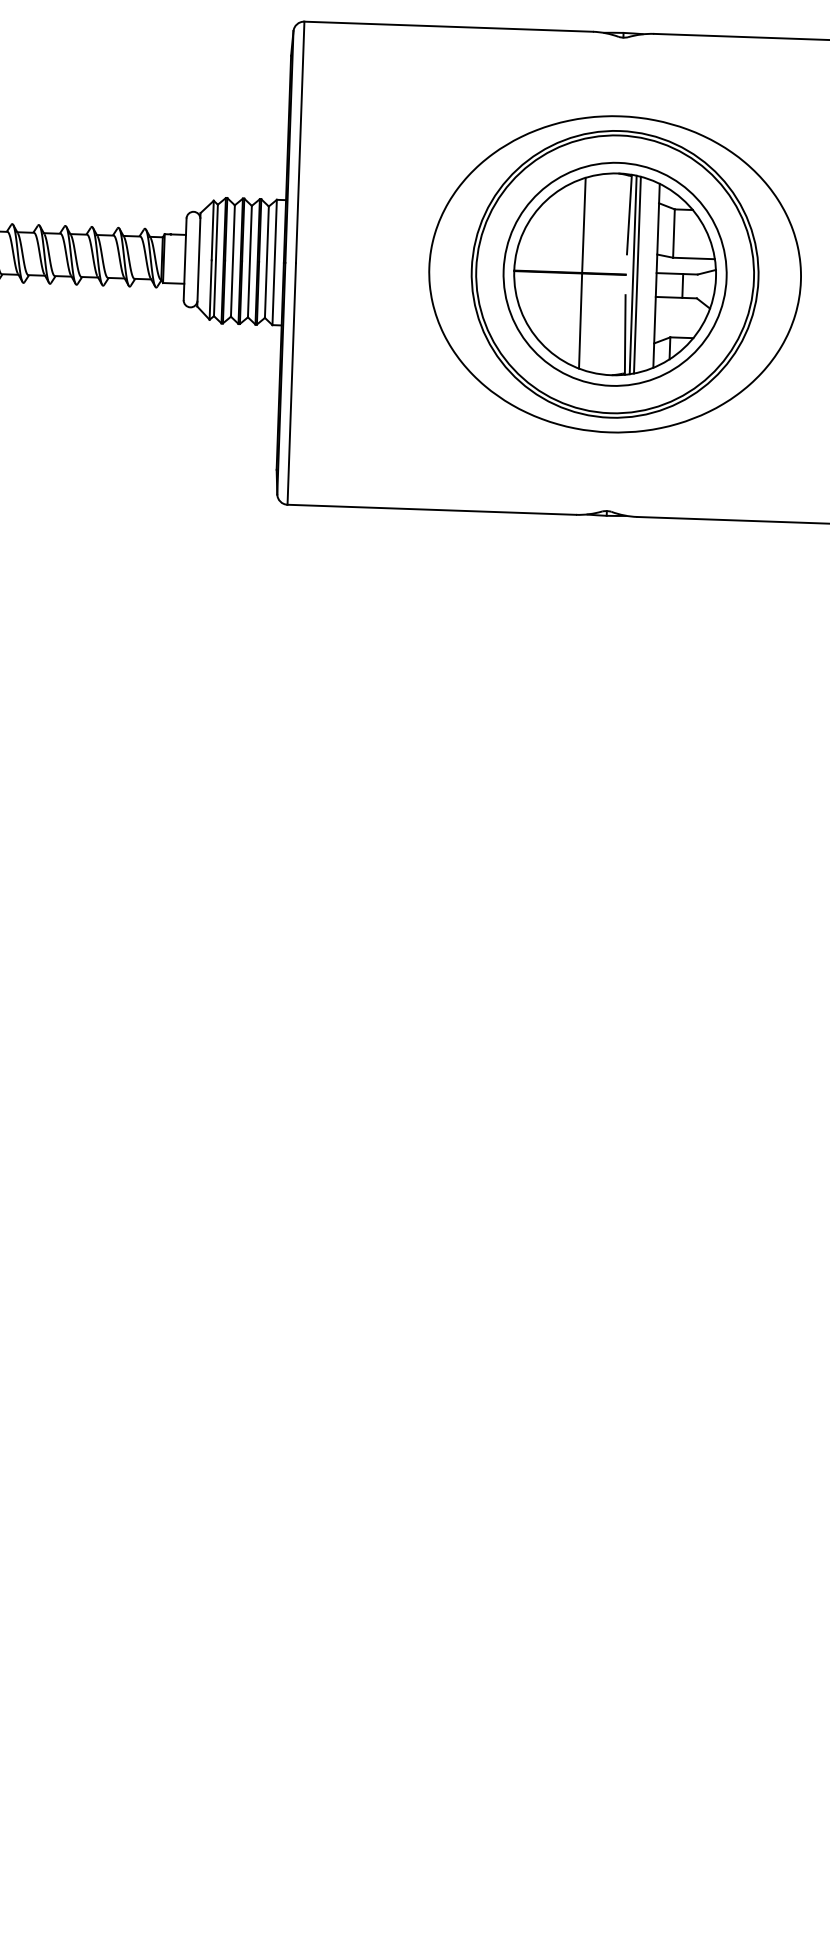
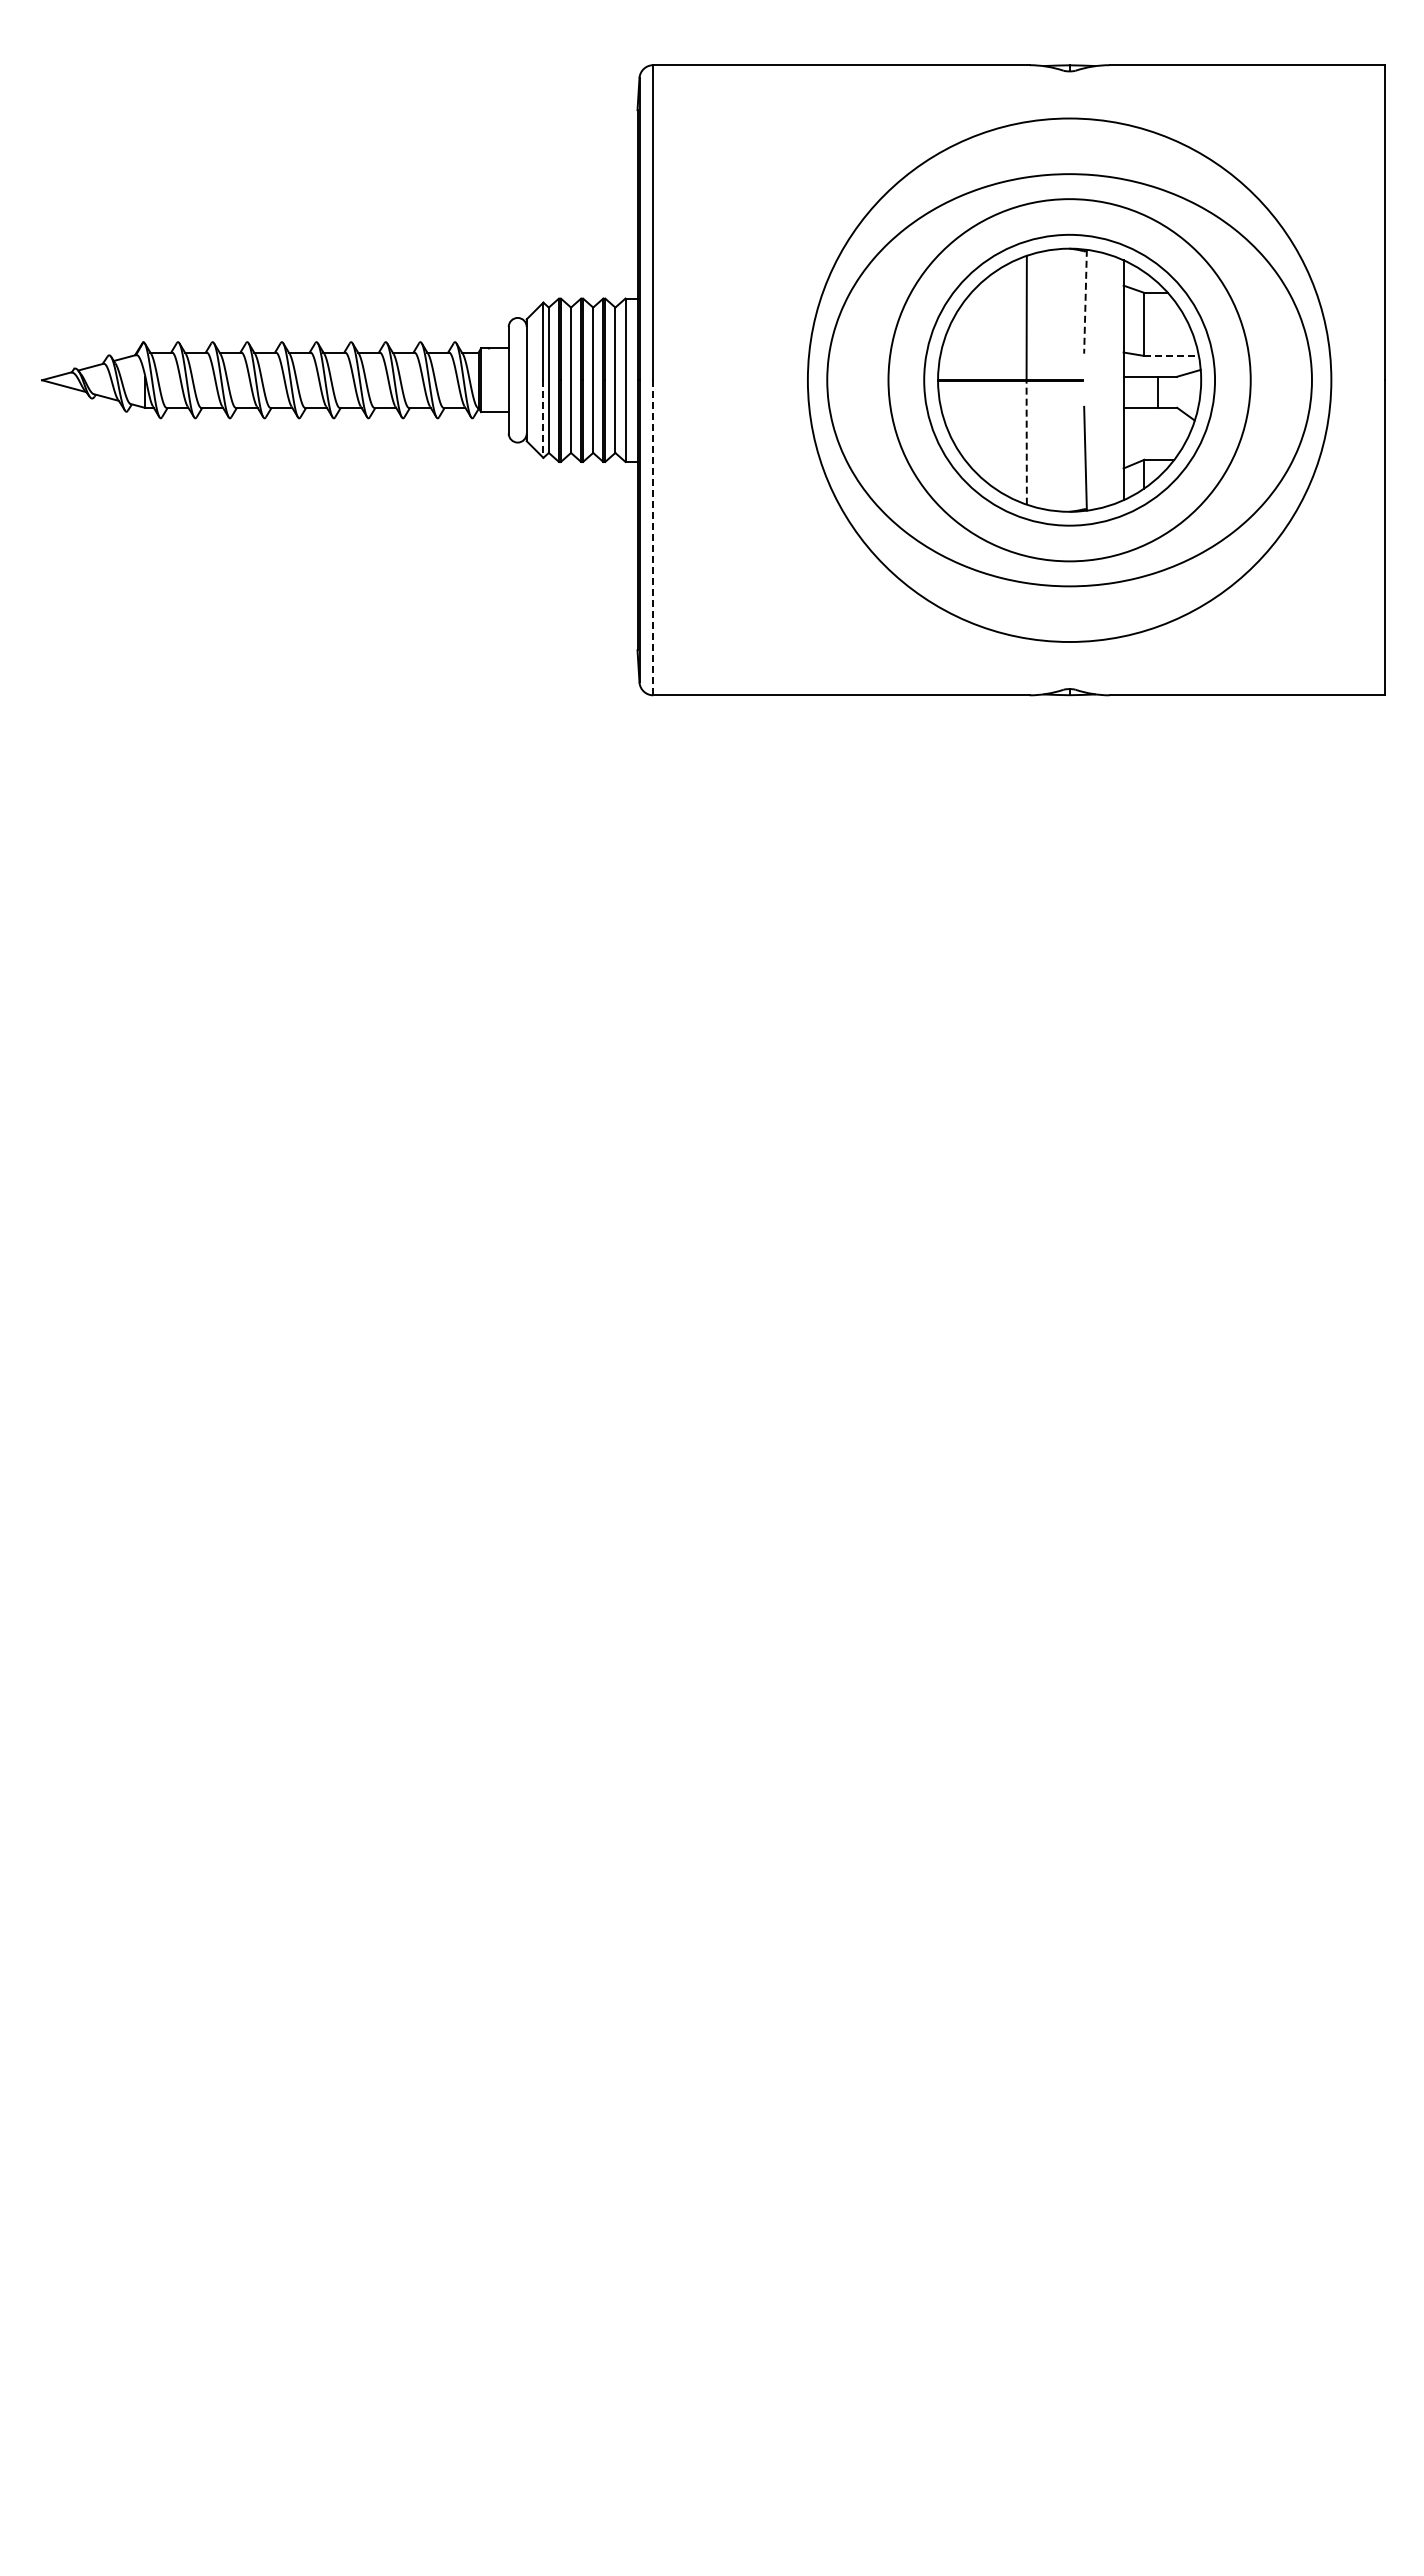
line: (629, 214) -> (1085, 301), solid -> dashed
line: (694, 258) -> (1172, 355), solid -> dashed
circle: (615, 274) -> (1069, 380), size x1.4
line: (633, 274) -> (1093, 379), removed
line: (637, 274) -> (1098, 379), removed
line: (210, 290) -> (543, 419), solid -> dashed
line: (580, 320) -> (1026, 442), solid -> dashed
line: (291, 383) -> (653, 537), solid -> dashed

